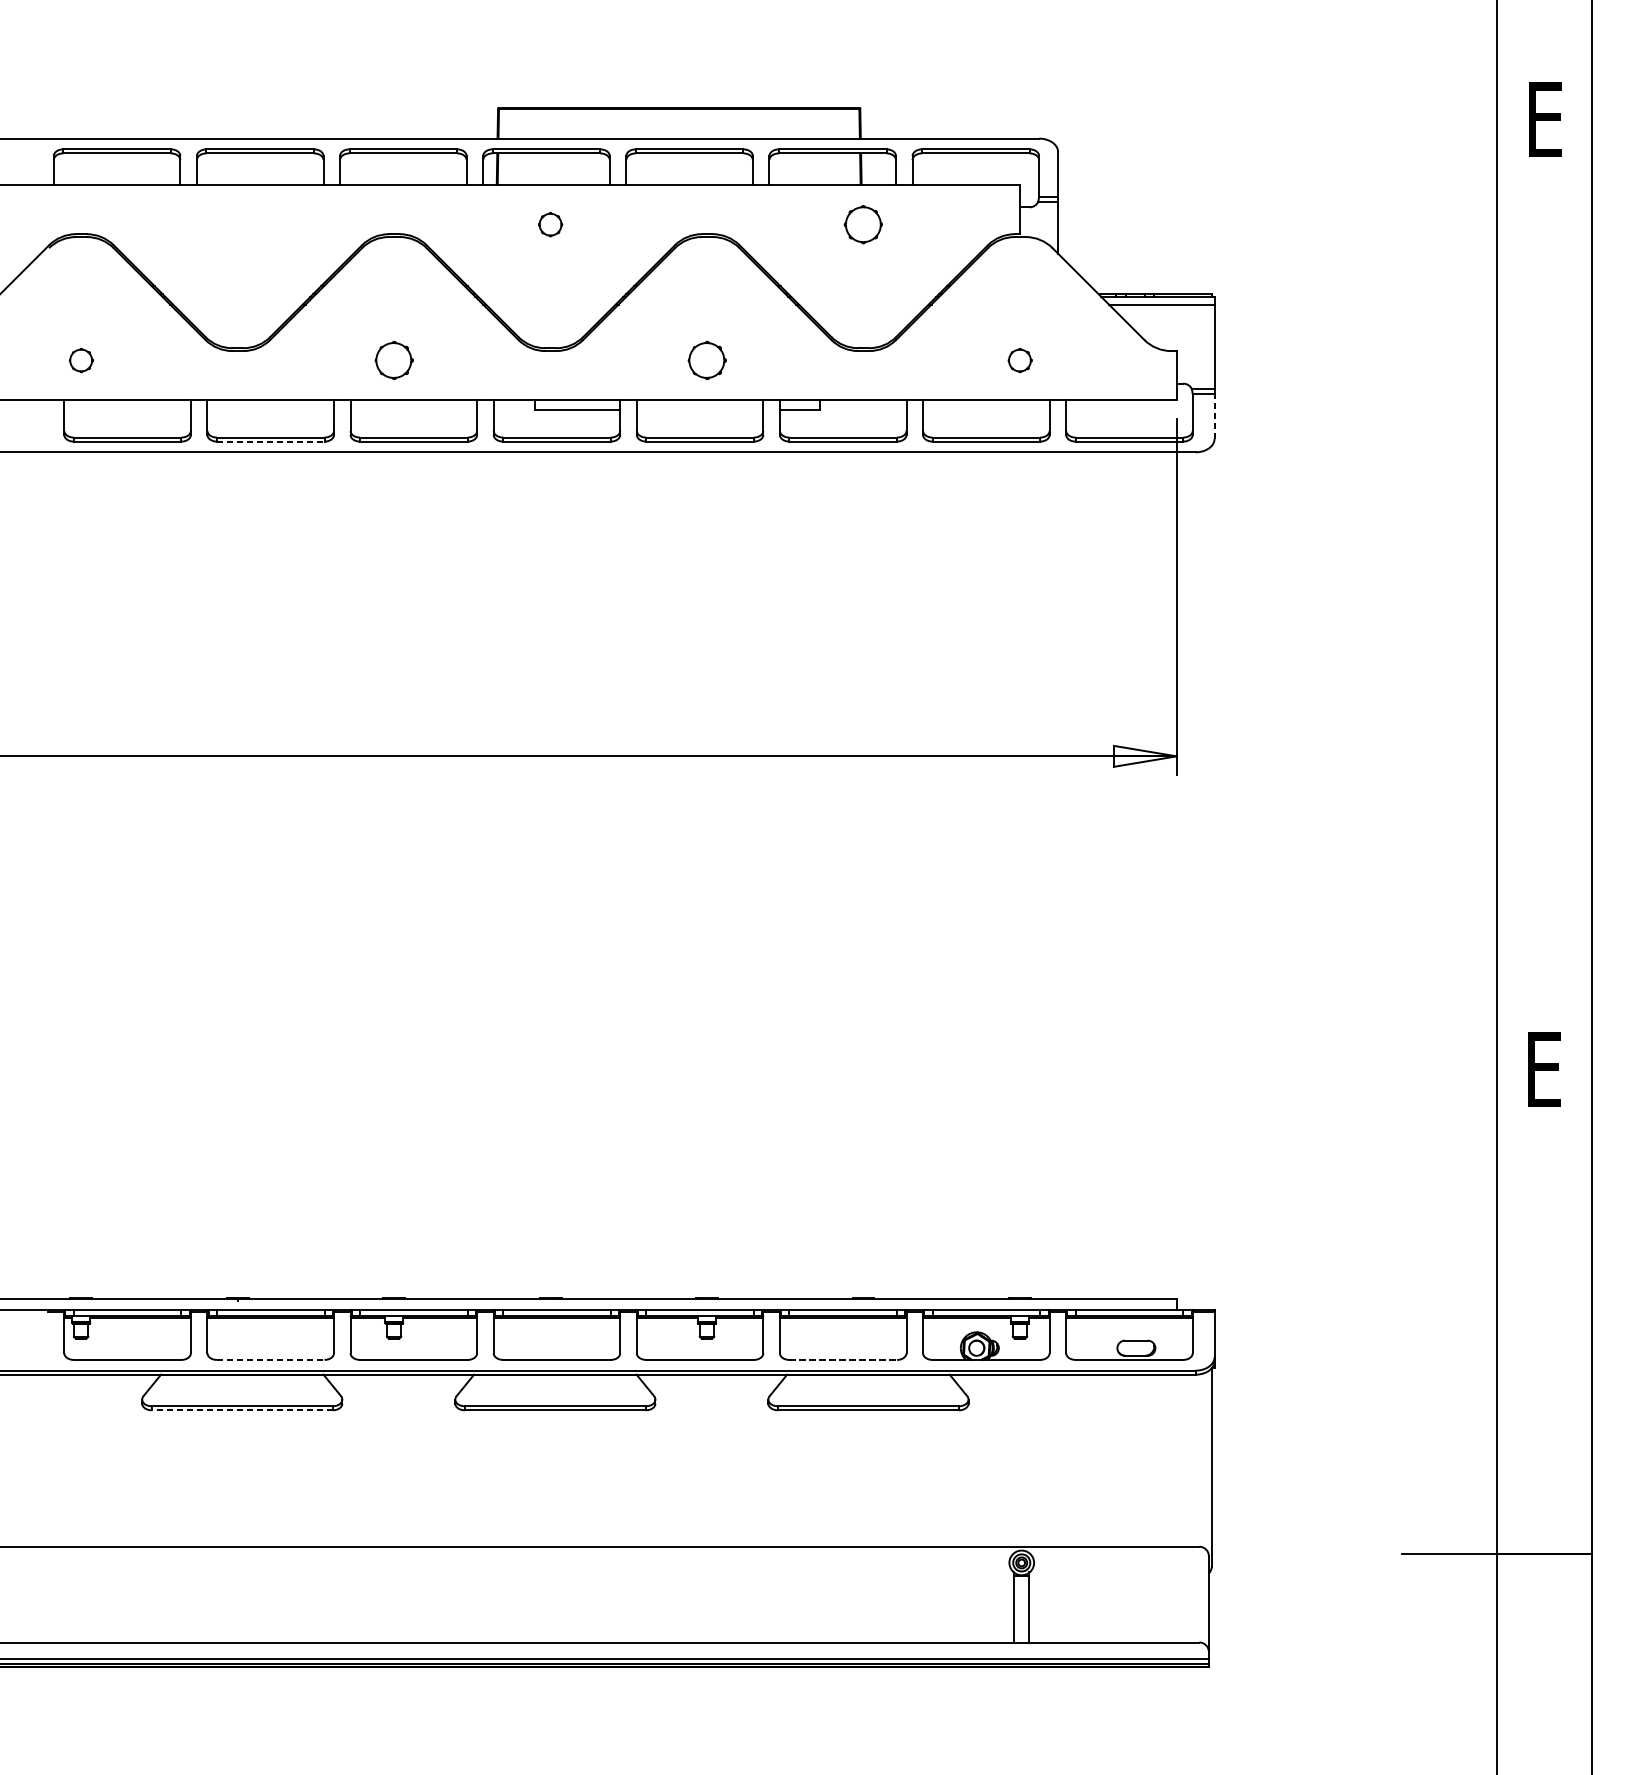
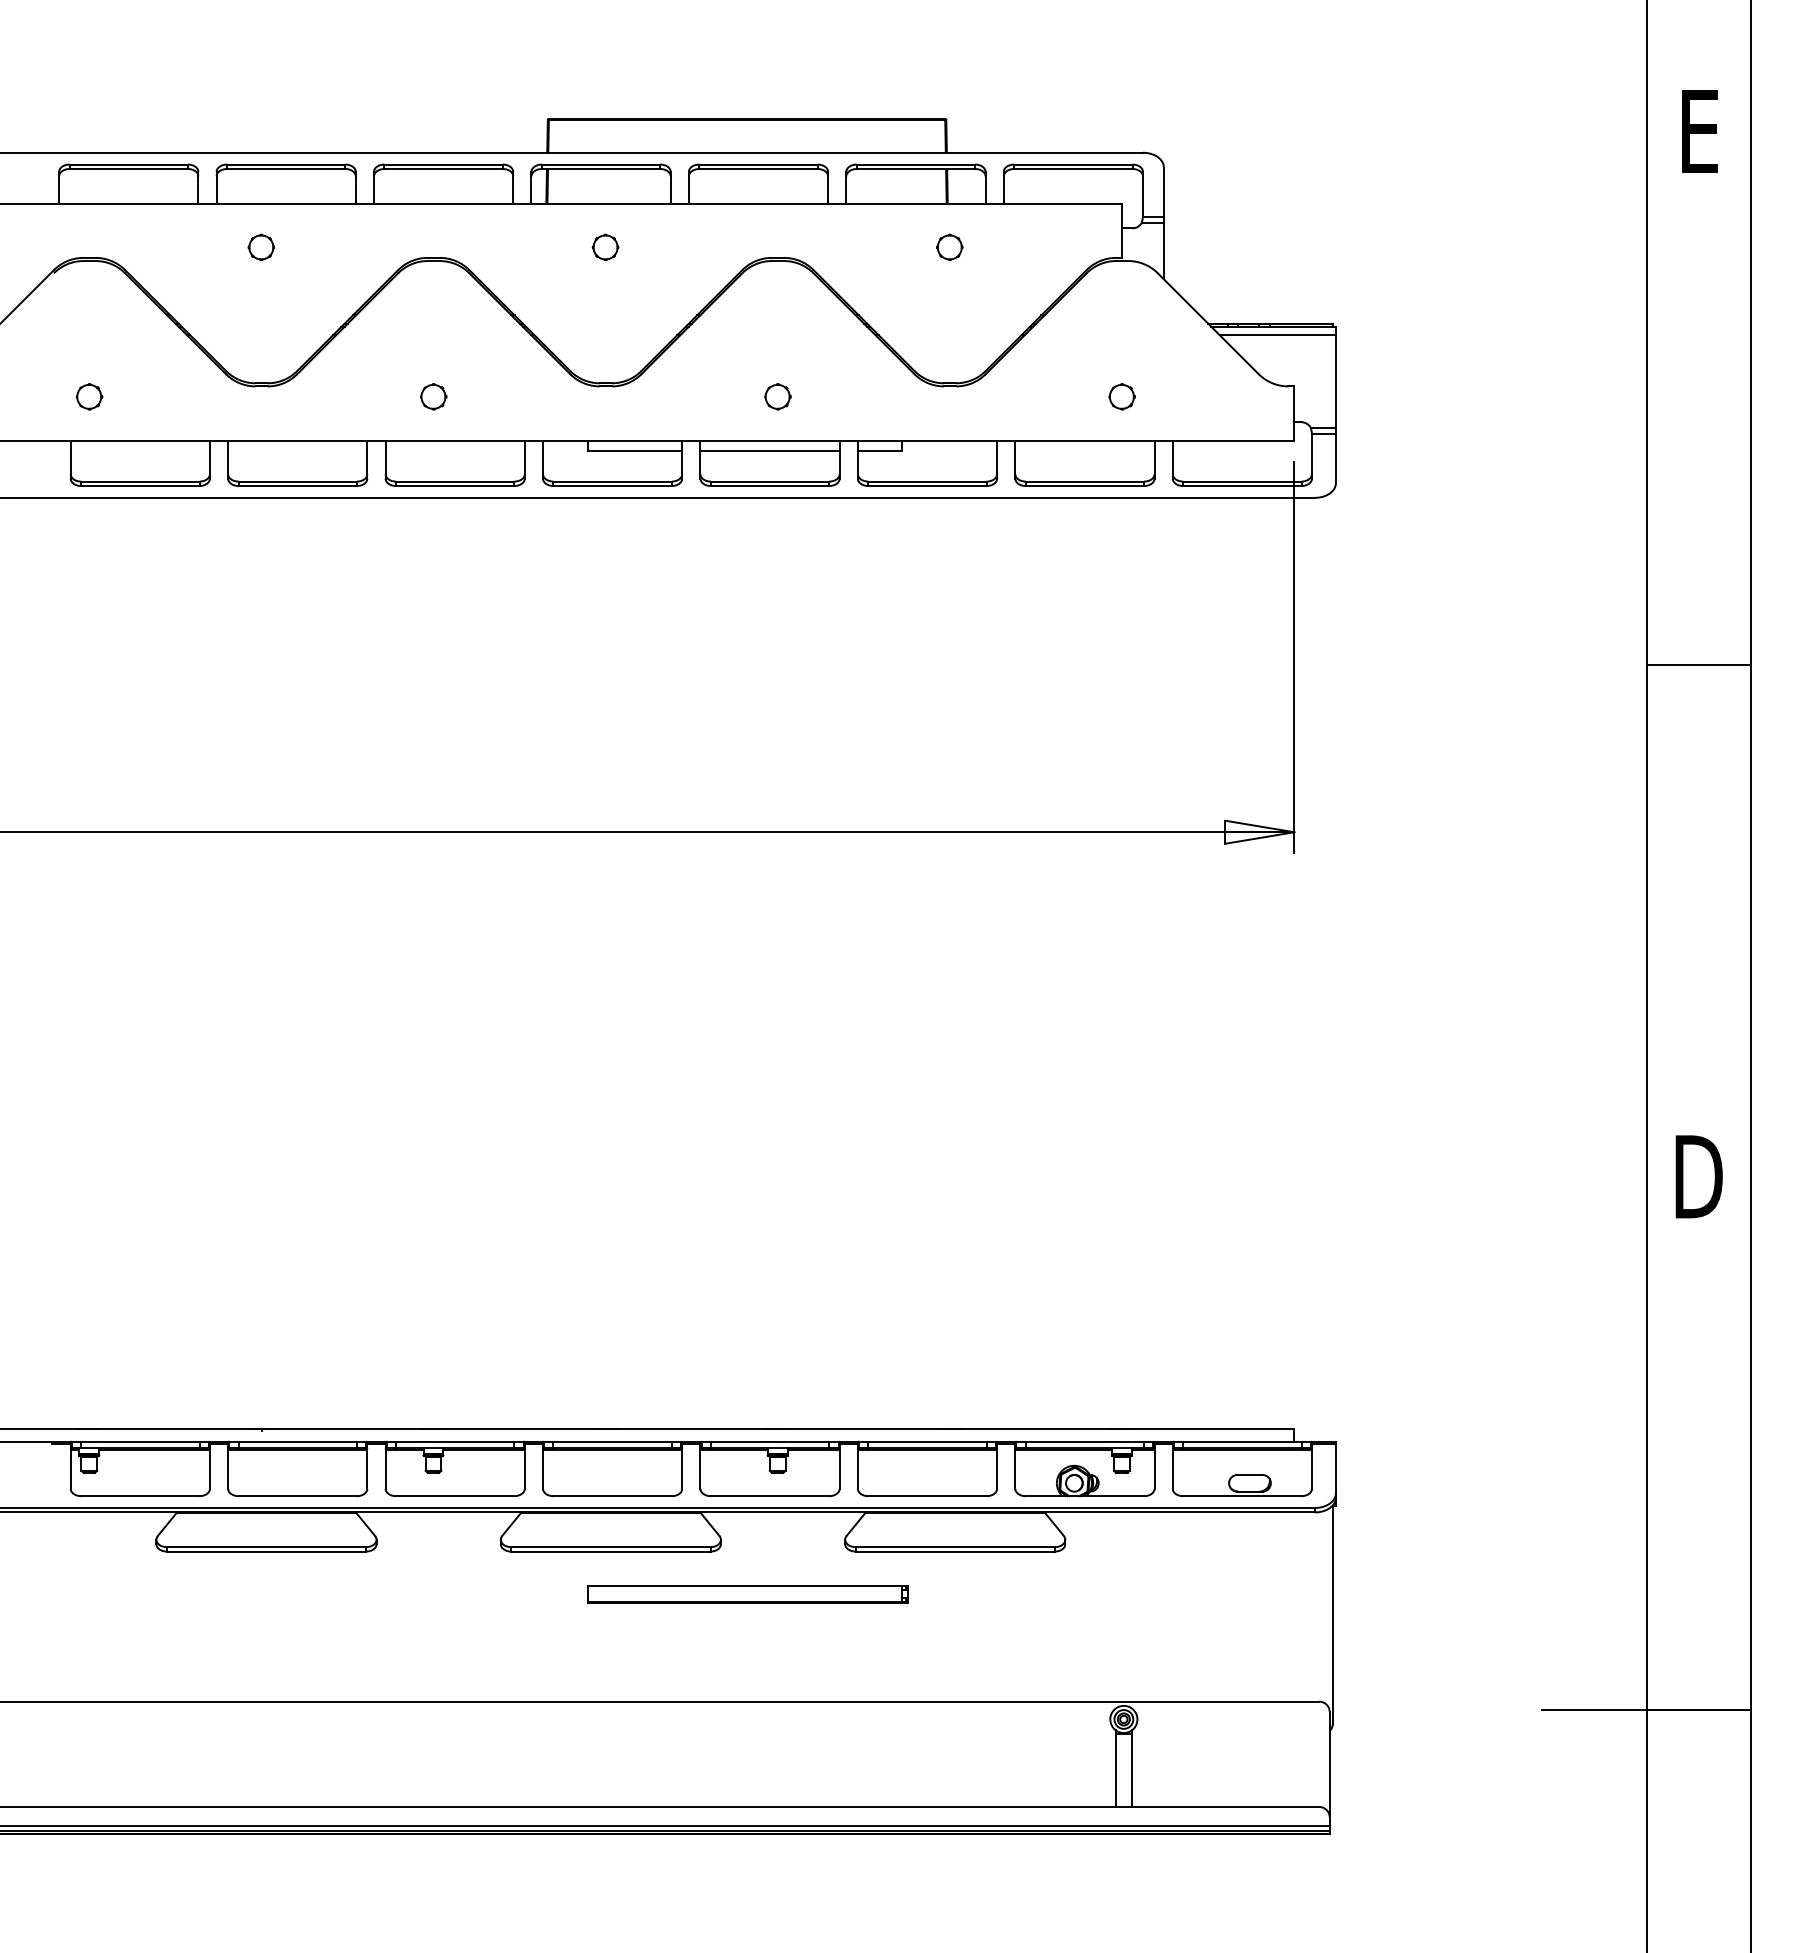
part: (237, 224) -> (261, 247), added
part: (863, 224) -> (949, 247), size x0.62
part: (394, 360) -> (433, 396), size x0.62
part: (706, 360) -> (777, 396), size x0.62
line: (699, 410) -> (769, 451), added
line: (1215, 416) -> (1336, 458), dashed -> solid
line: (271, 442) -> (298, 486), dashed -> solid
line: (1544, 603) -> (1698, 664), added
text: (1544, 1069) -> (1698, 1176), E -> D
line: (271, 1360) -> (298, 1496), dashed -> solid
line: (843, 1360) -> (927, 1496), dashed -> solid
line: (242, 1410) -> (266, 1551), dashed -> solid
part: (679, 1449) -> (747, 1594), added

